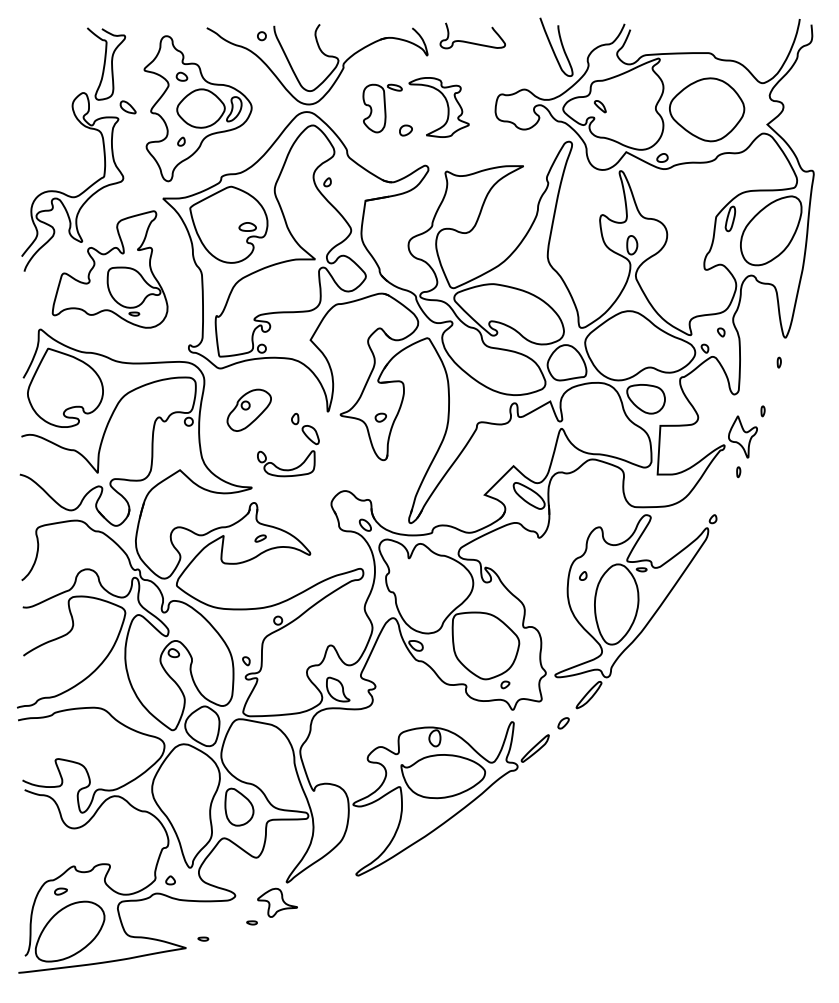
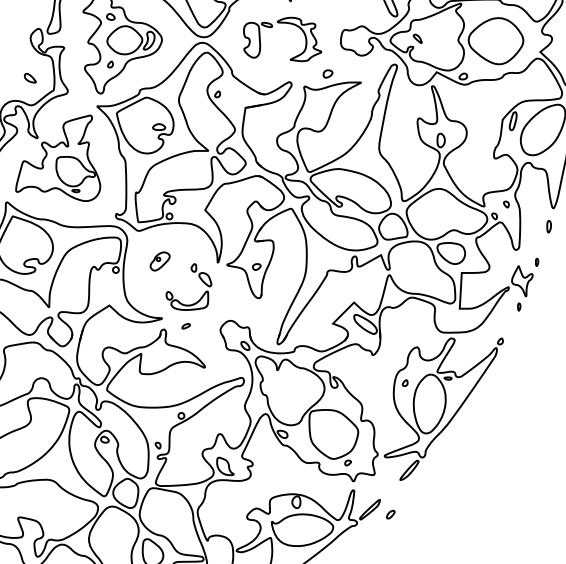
part: (127, 107) -> (29, 78), moved
part: (405, 130) -> (327, 73), moved
part: (778, 362) -> (548, 226), size x1.6
part: (248, 409) -> (159, 261), size x0.6
part: (260, 538) -> (186, 326), moved
part: (563, 723) -> (390, 514), moved

